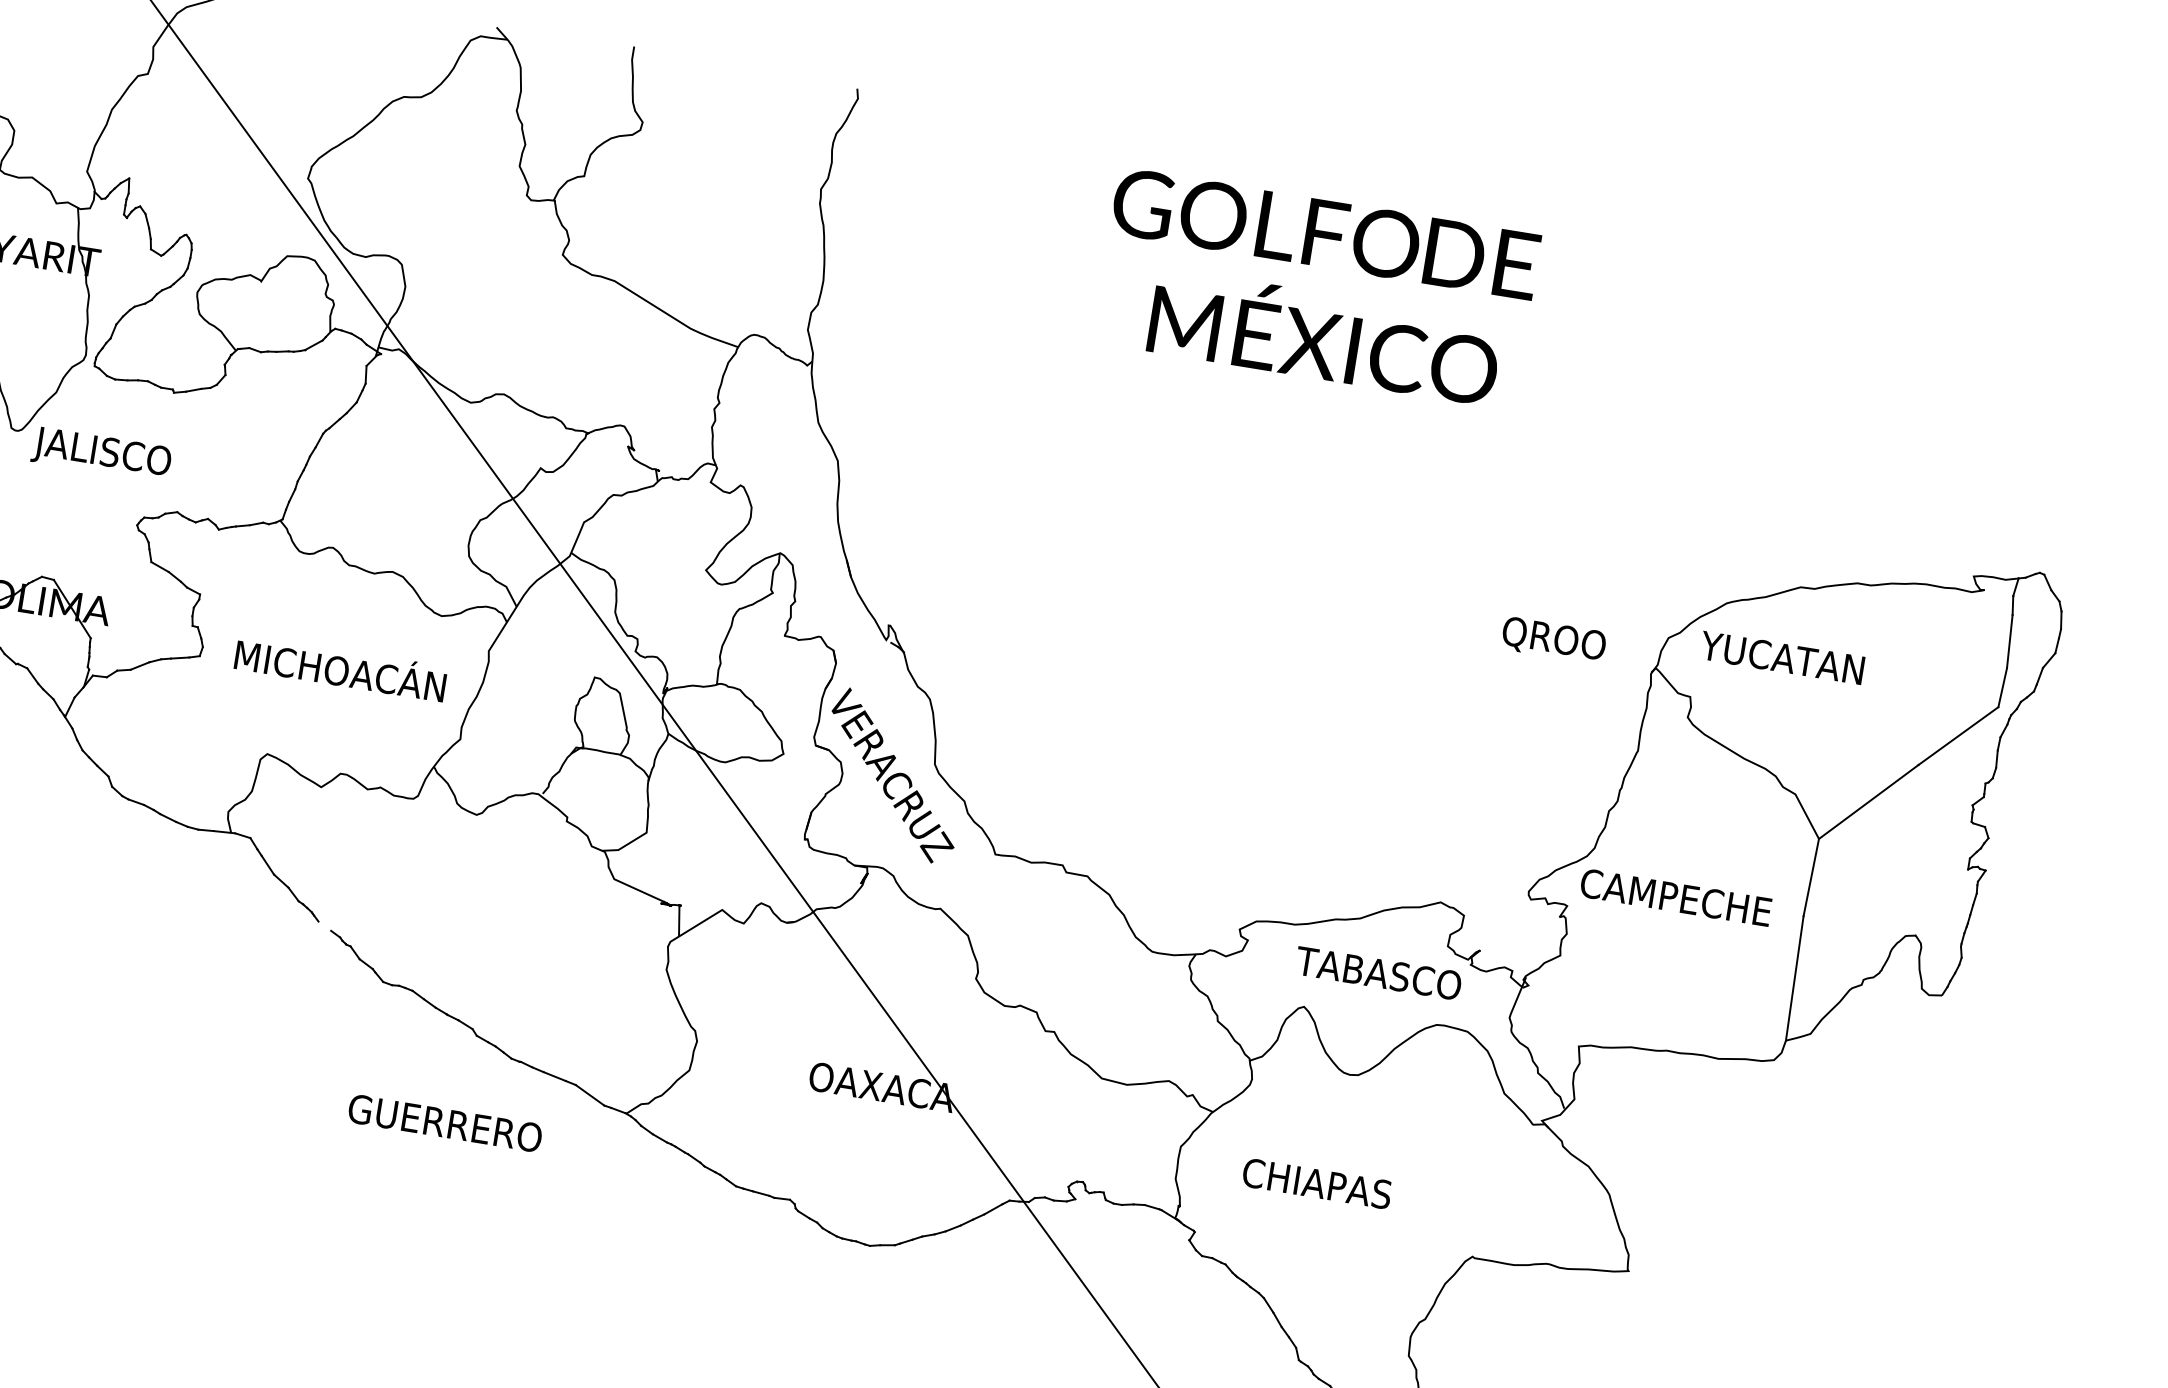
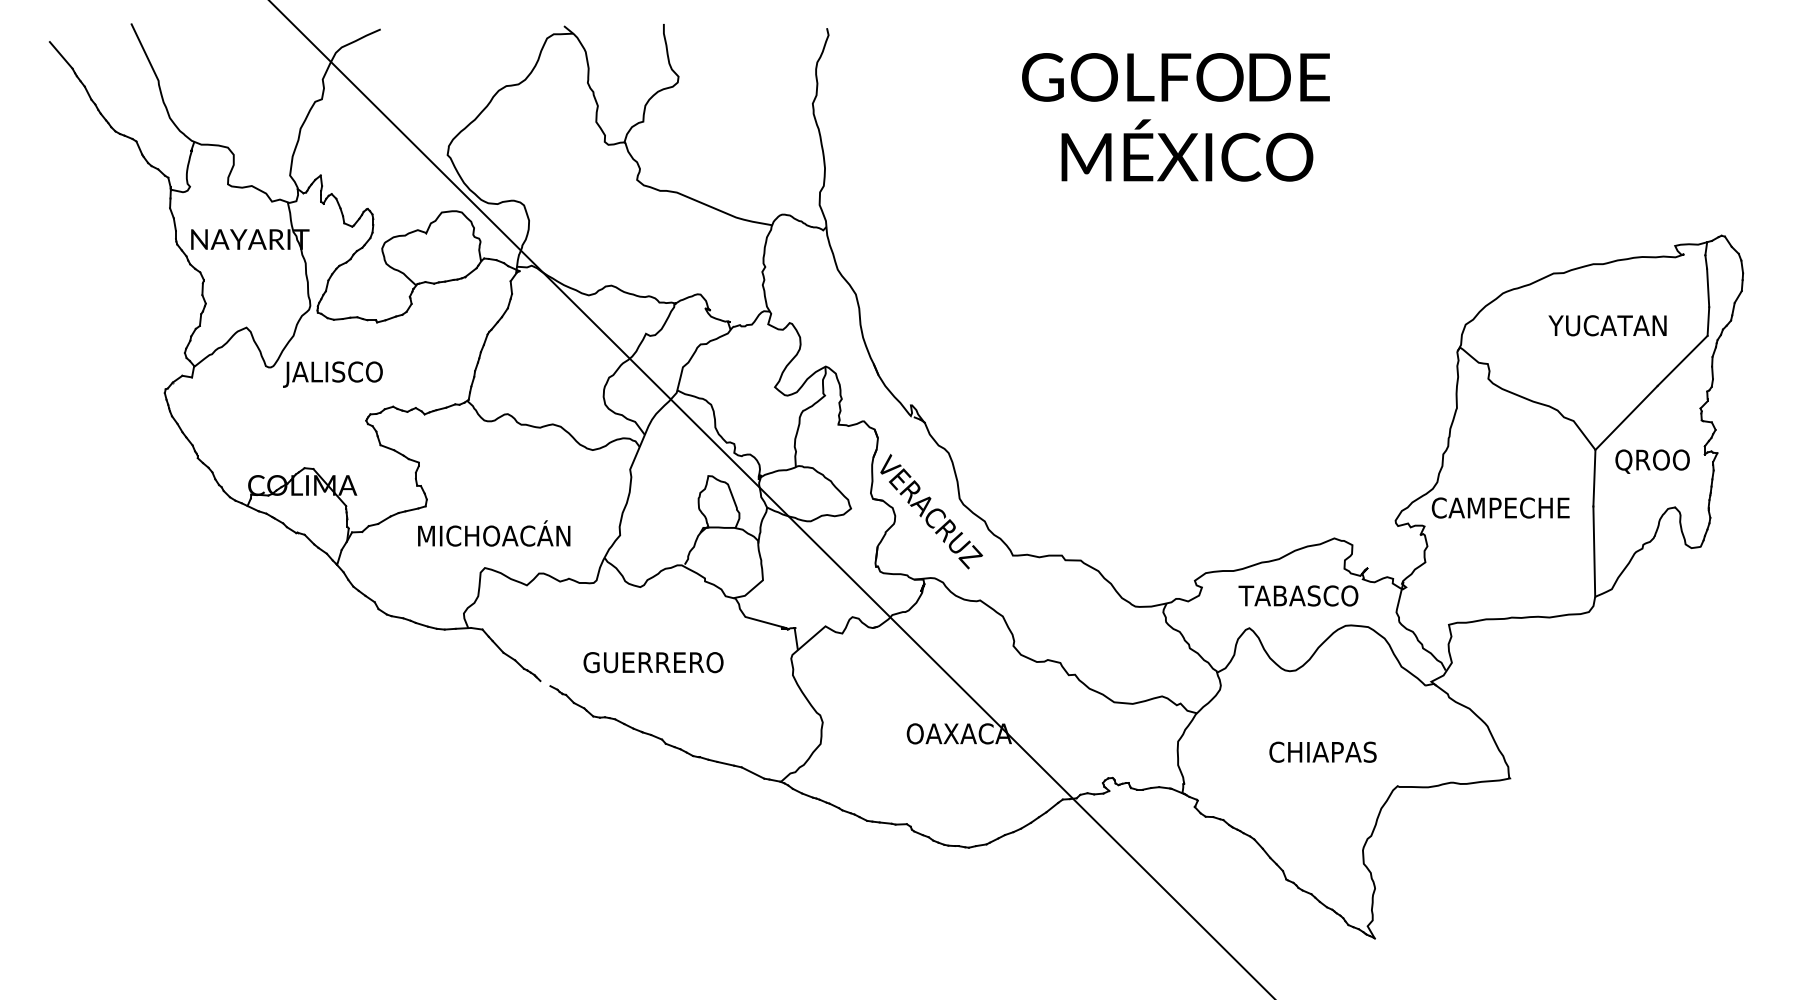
text: (1553, 640) -> (1652, 461), moved
text: (1782, 657) -> (1607, 325), moved
text: (341, 668) -> (494, 533), moved
text: (445, 1123) -> (653, 662), moved
text: (1316, 1182) -> (1322, 751), moved

